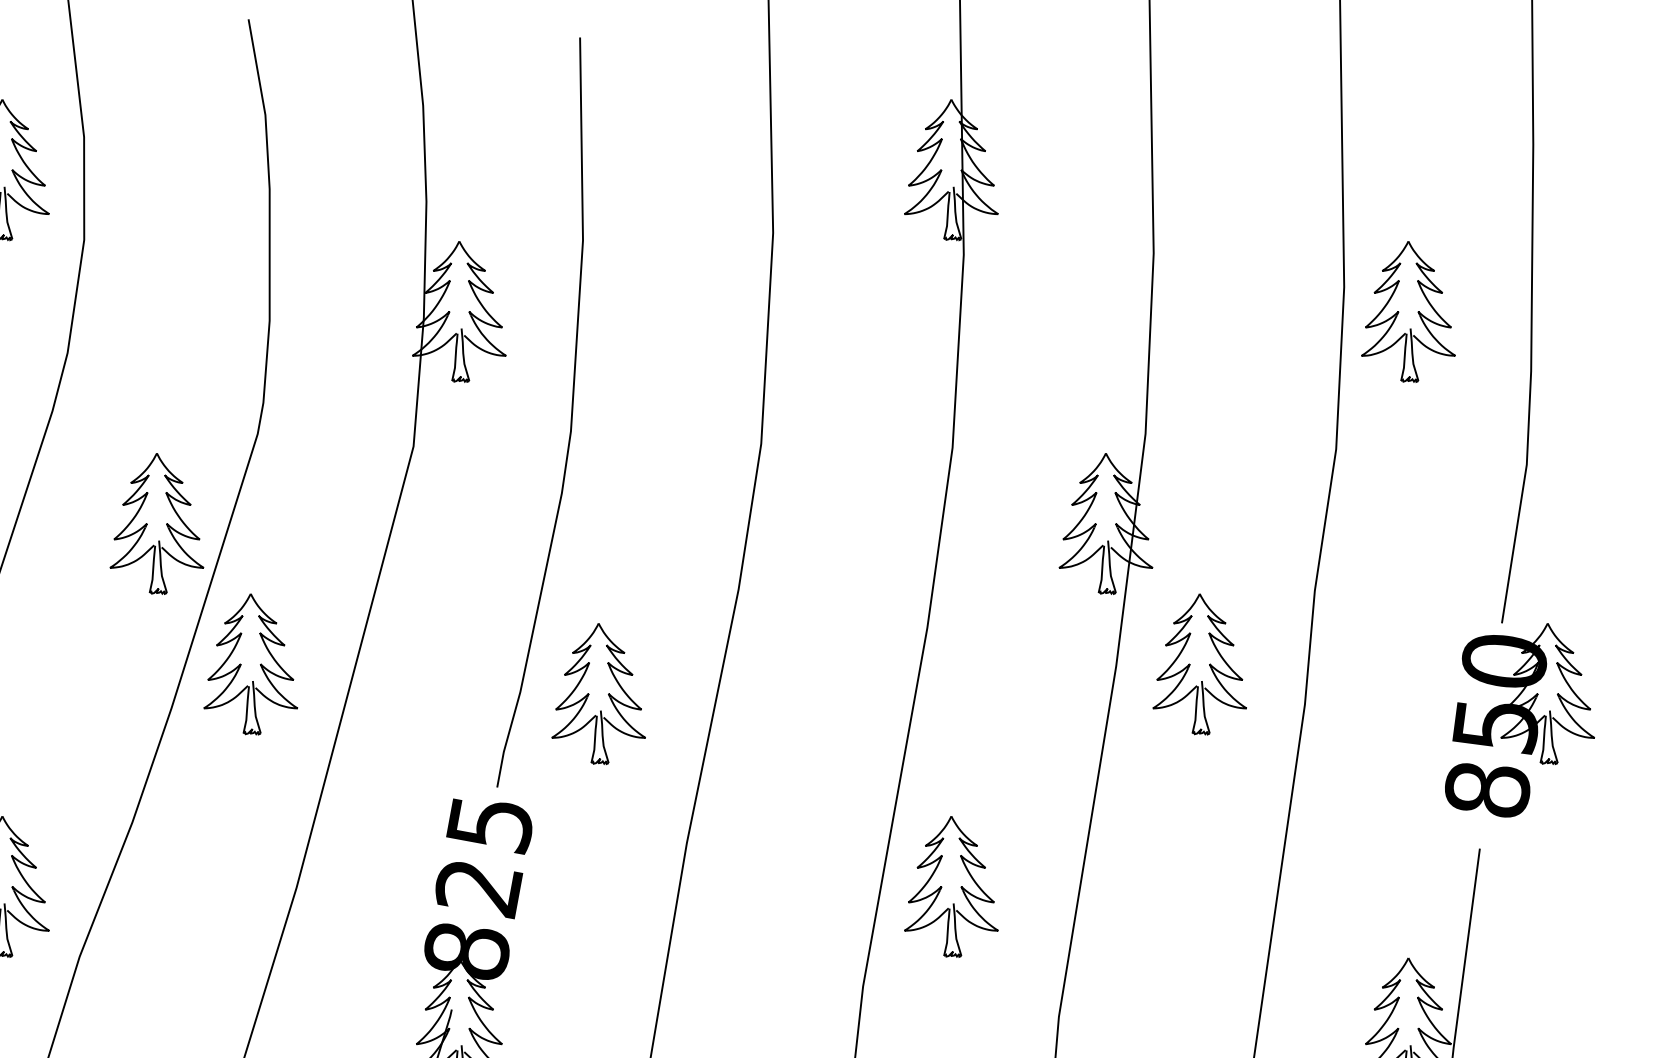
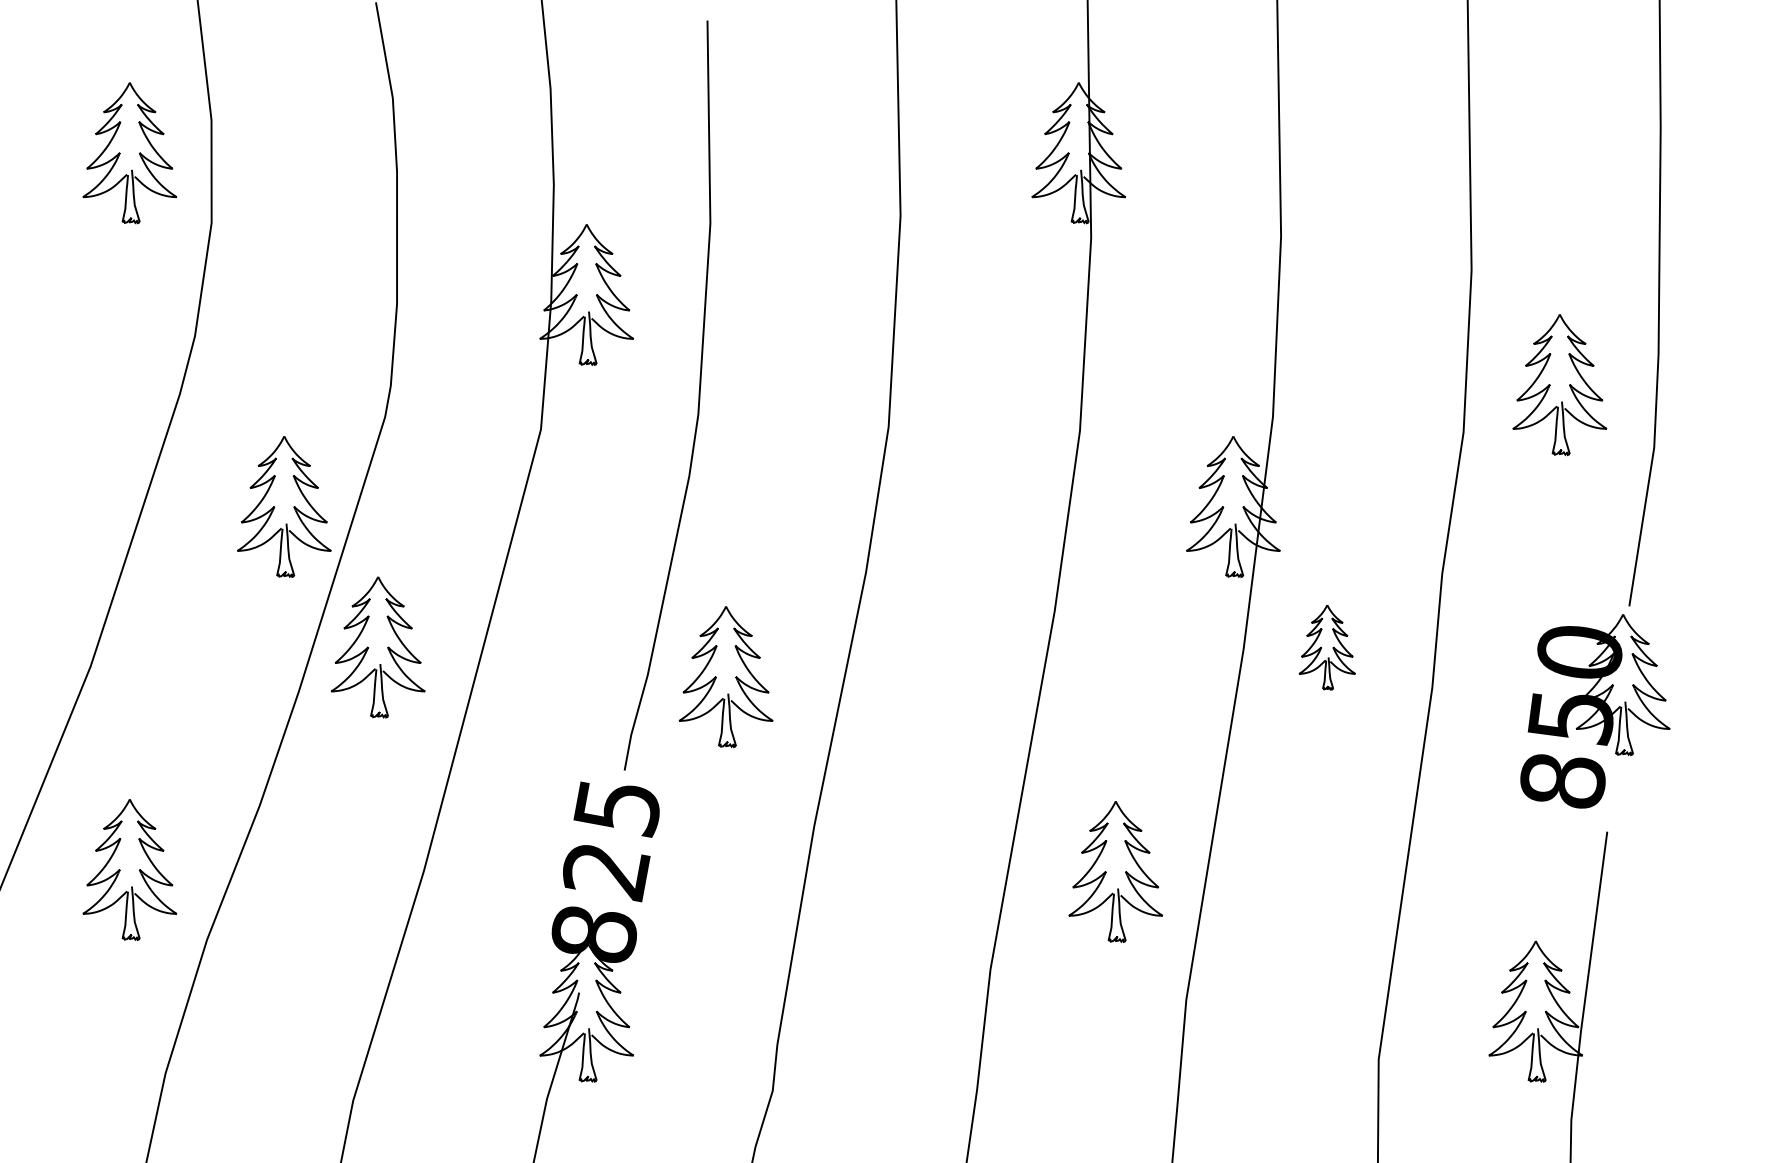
part: (1408, 312) -> (1559, 385), moved
part: (1200, 664) -> (1327, 647), size x0.6
part: (1520, 720) -> (1595, 711), moved
part: (951, 886) -> (1115, 871), moved

